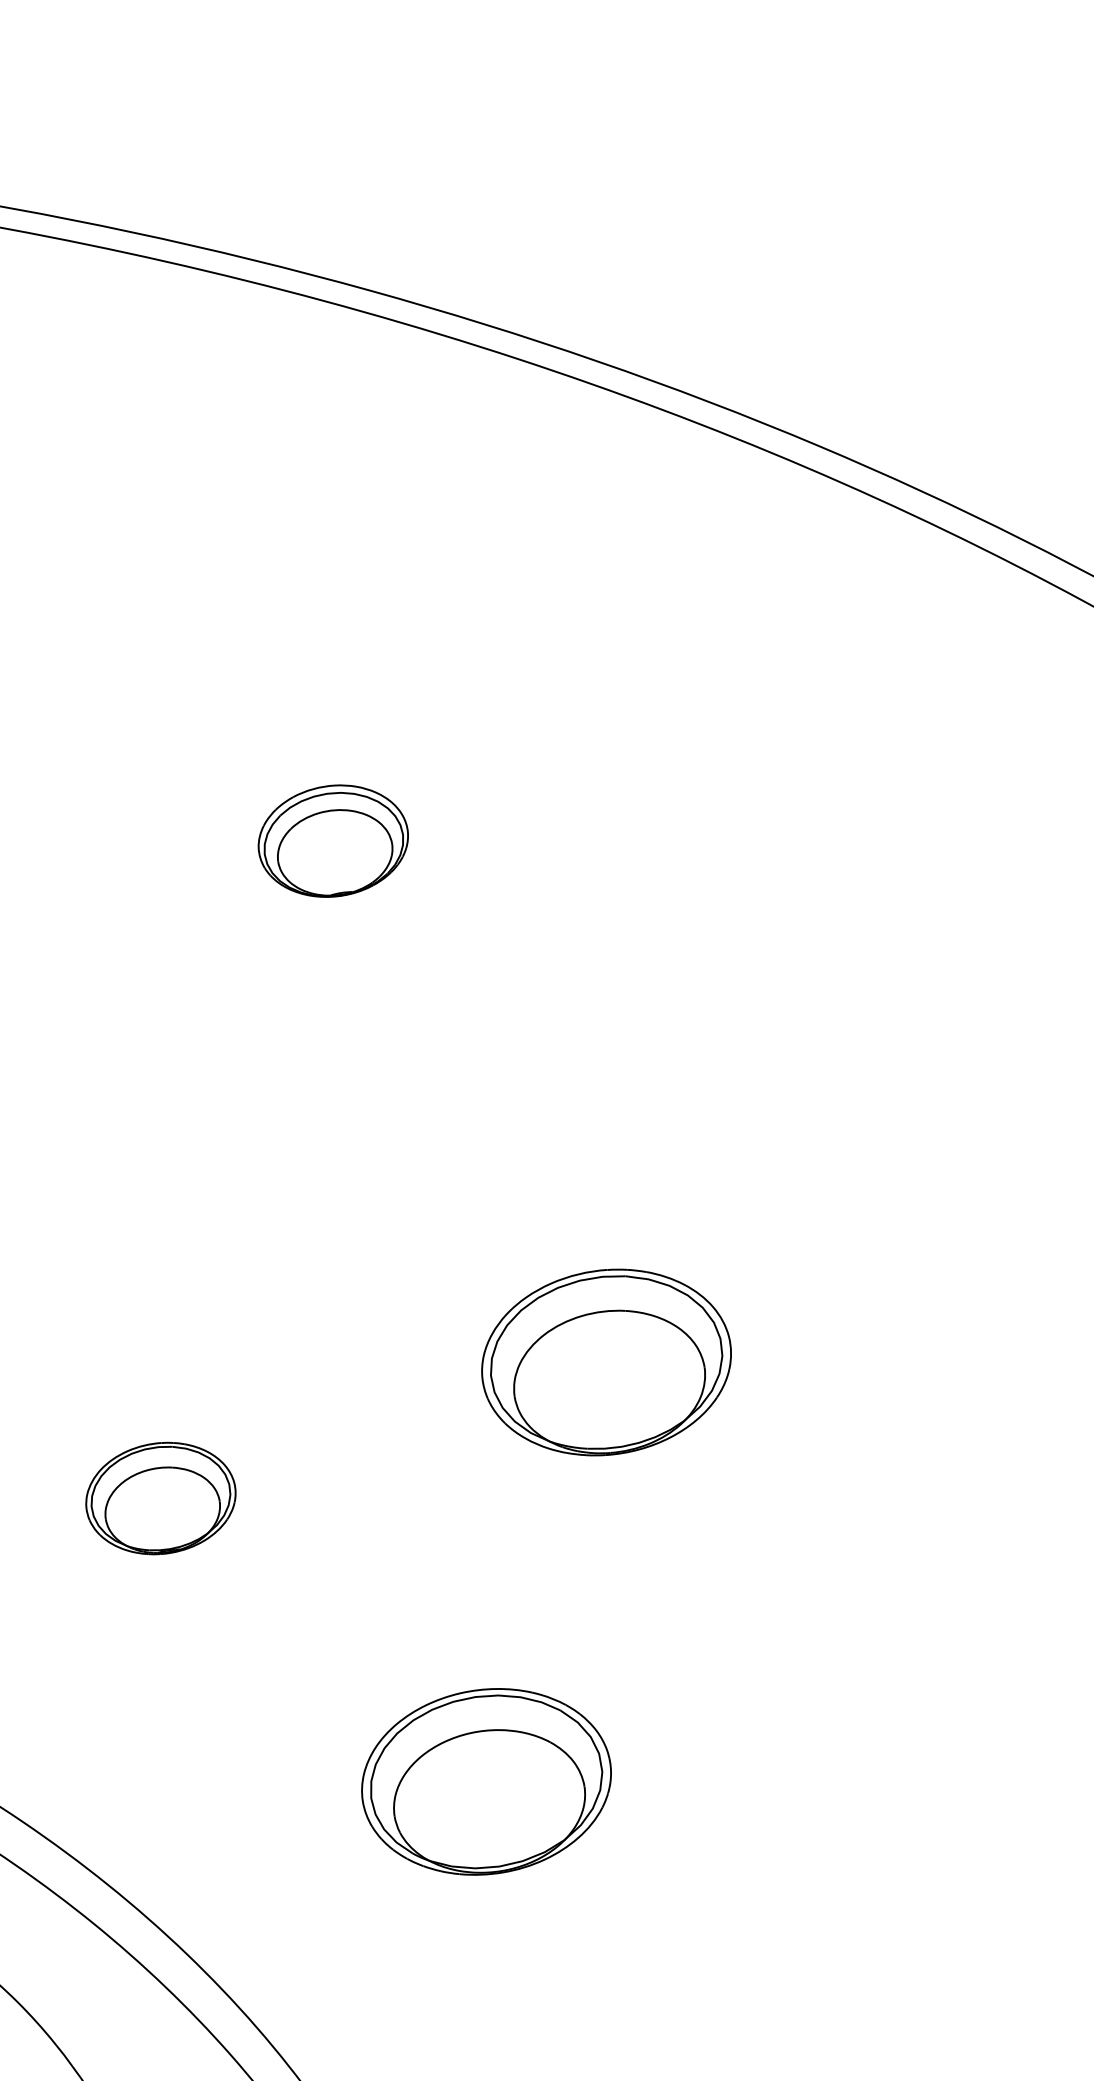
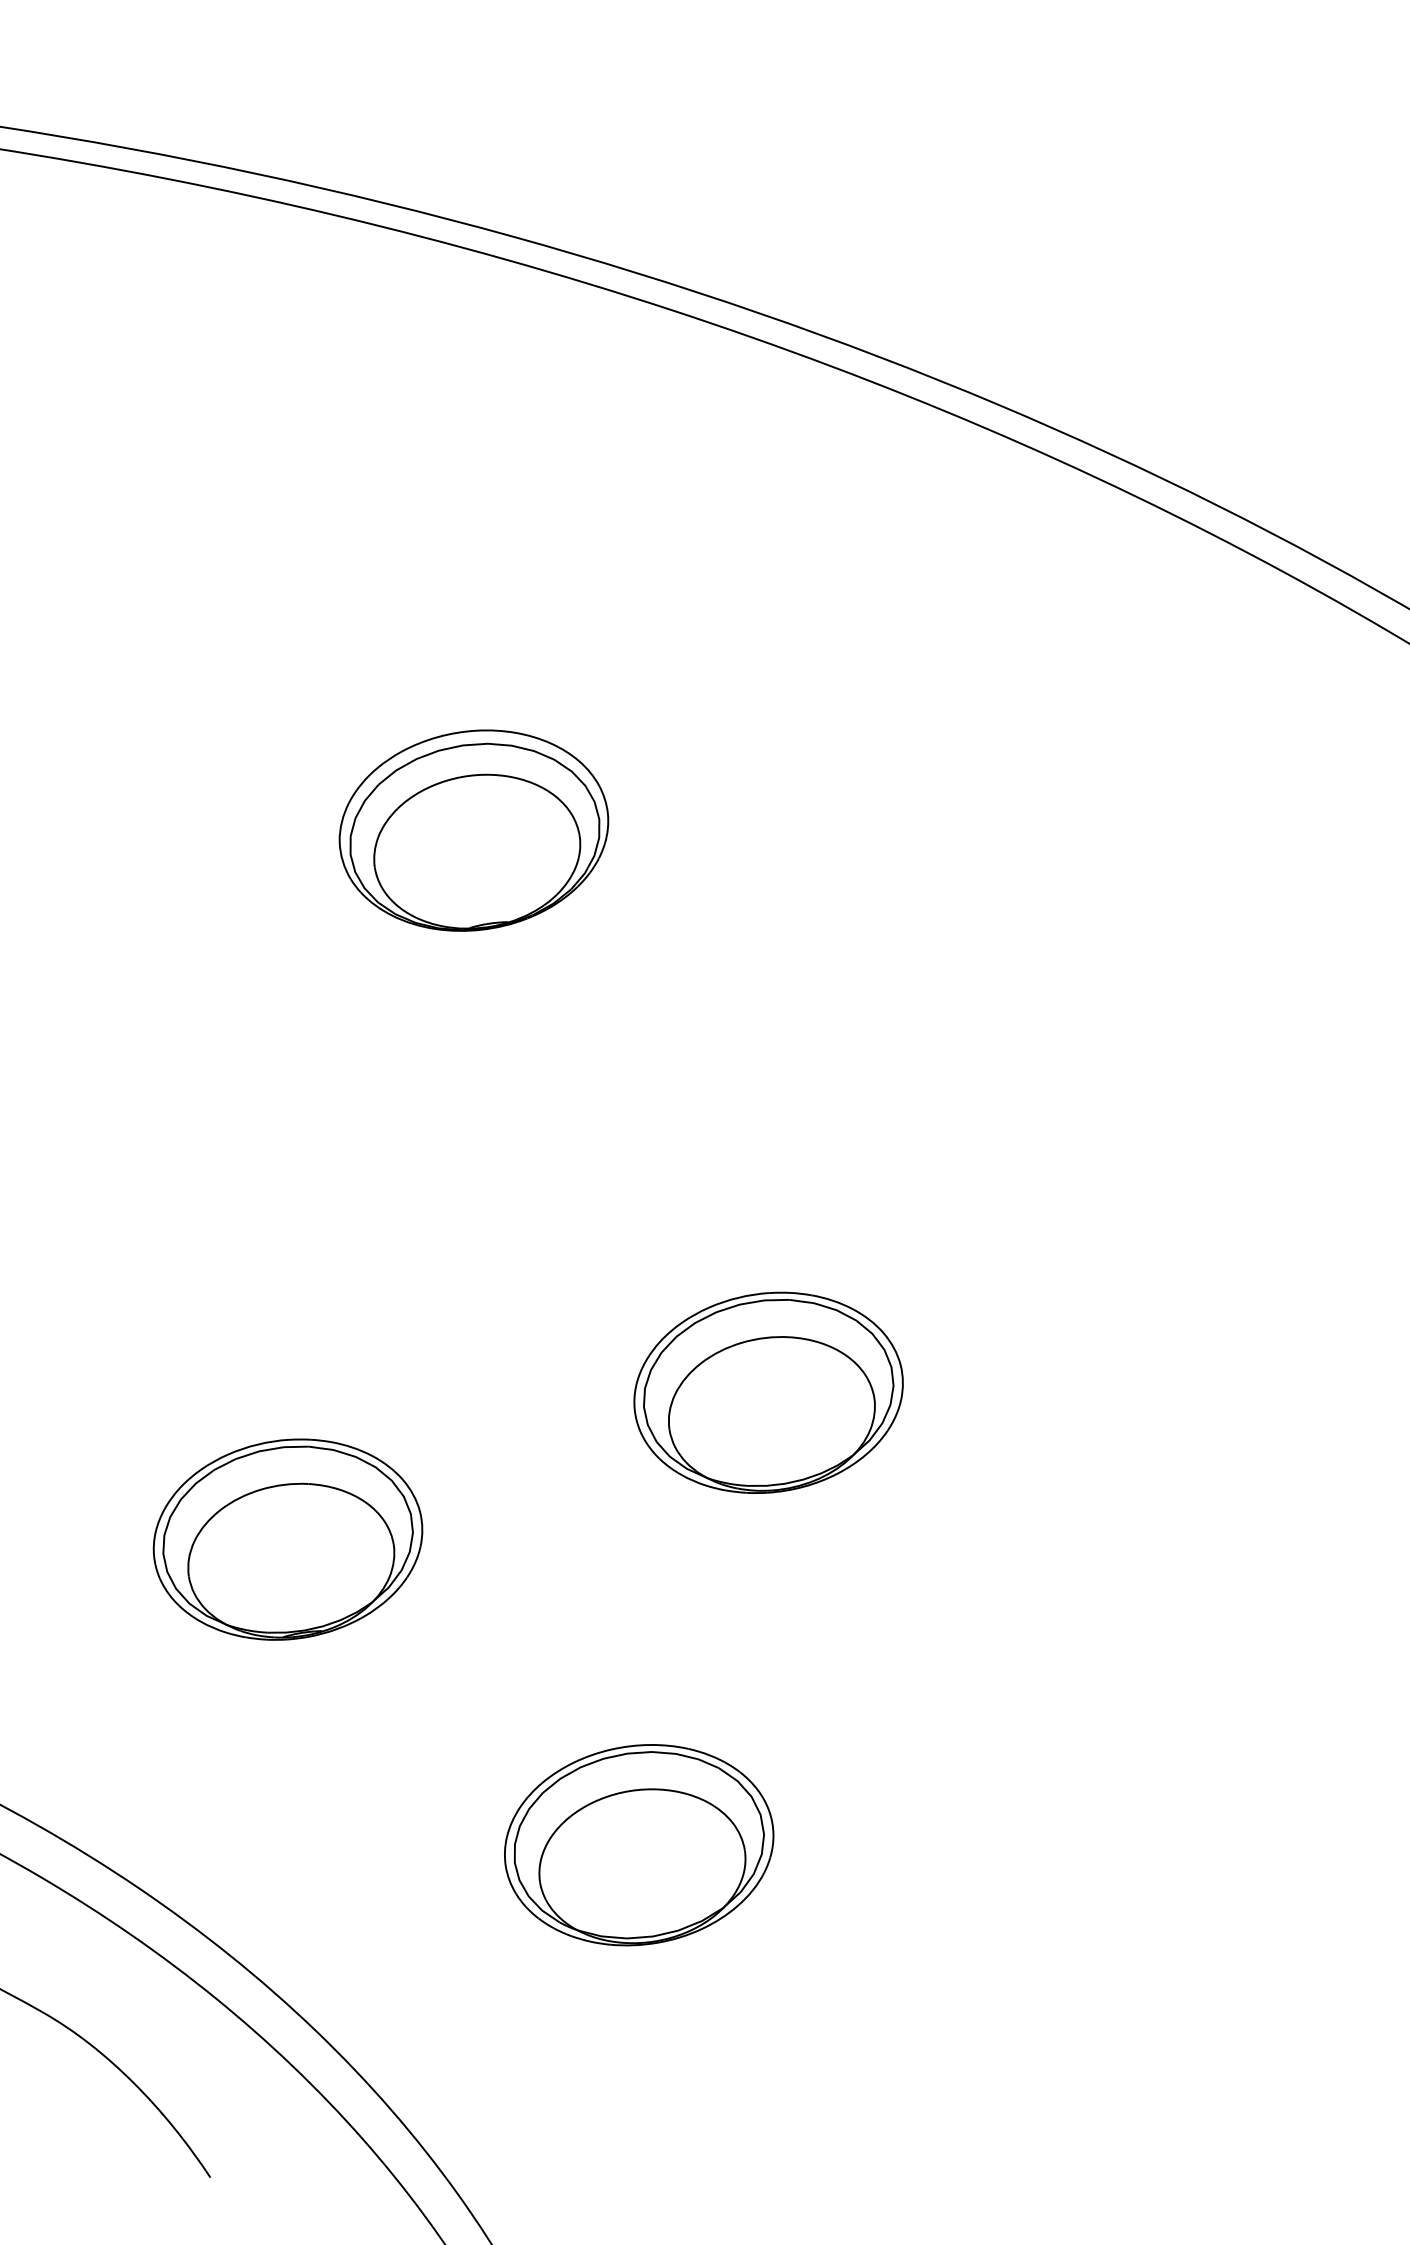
part: (332, 841) -> (473, 830), size x1.67
part: (160, 1498) -> (287, 1539), size x1.67

